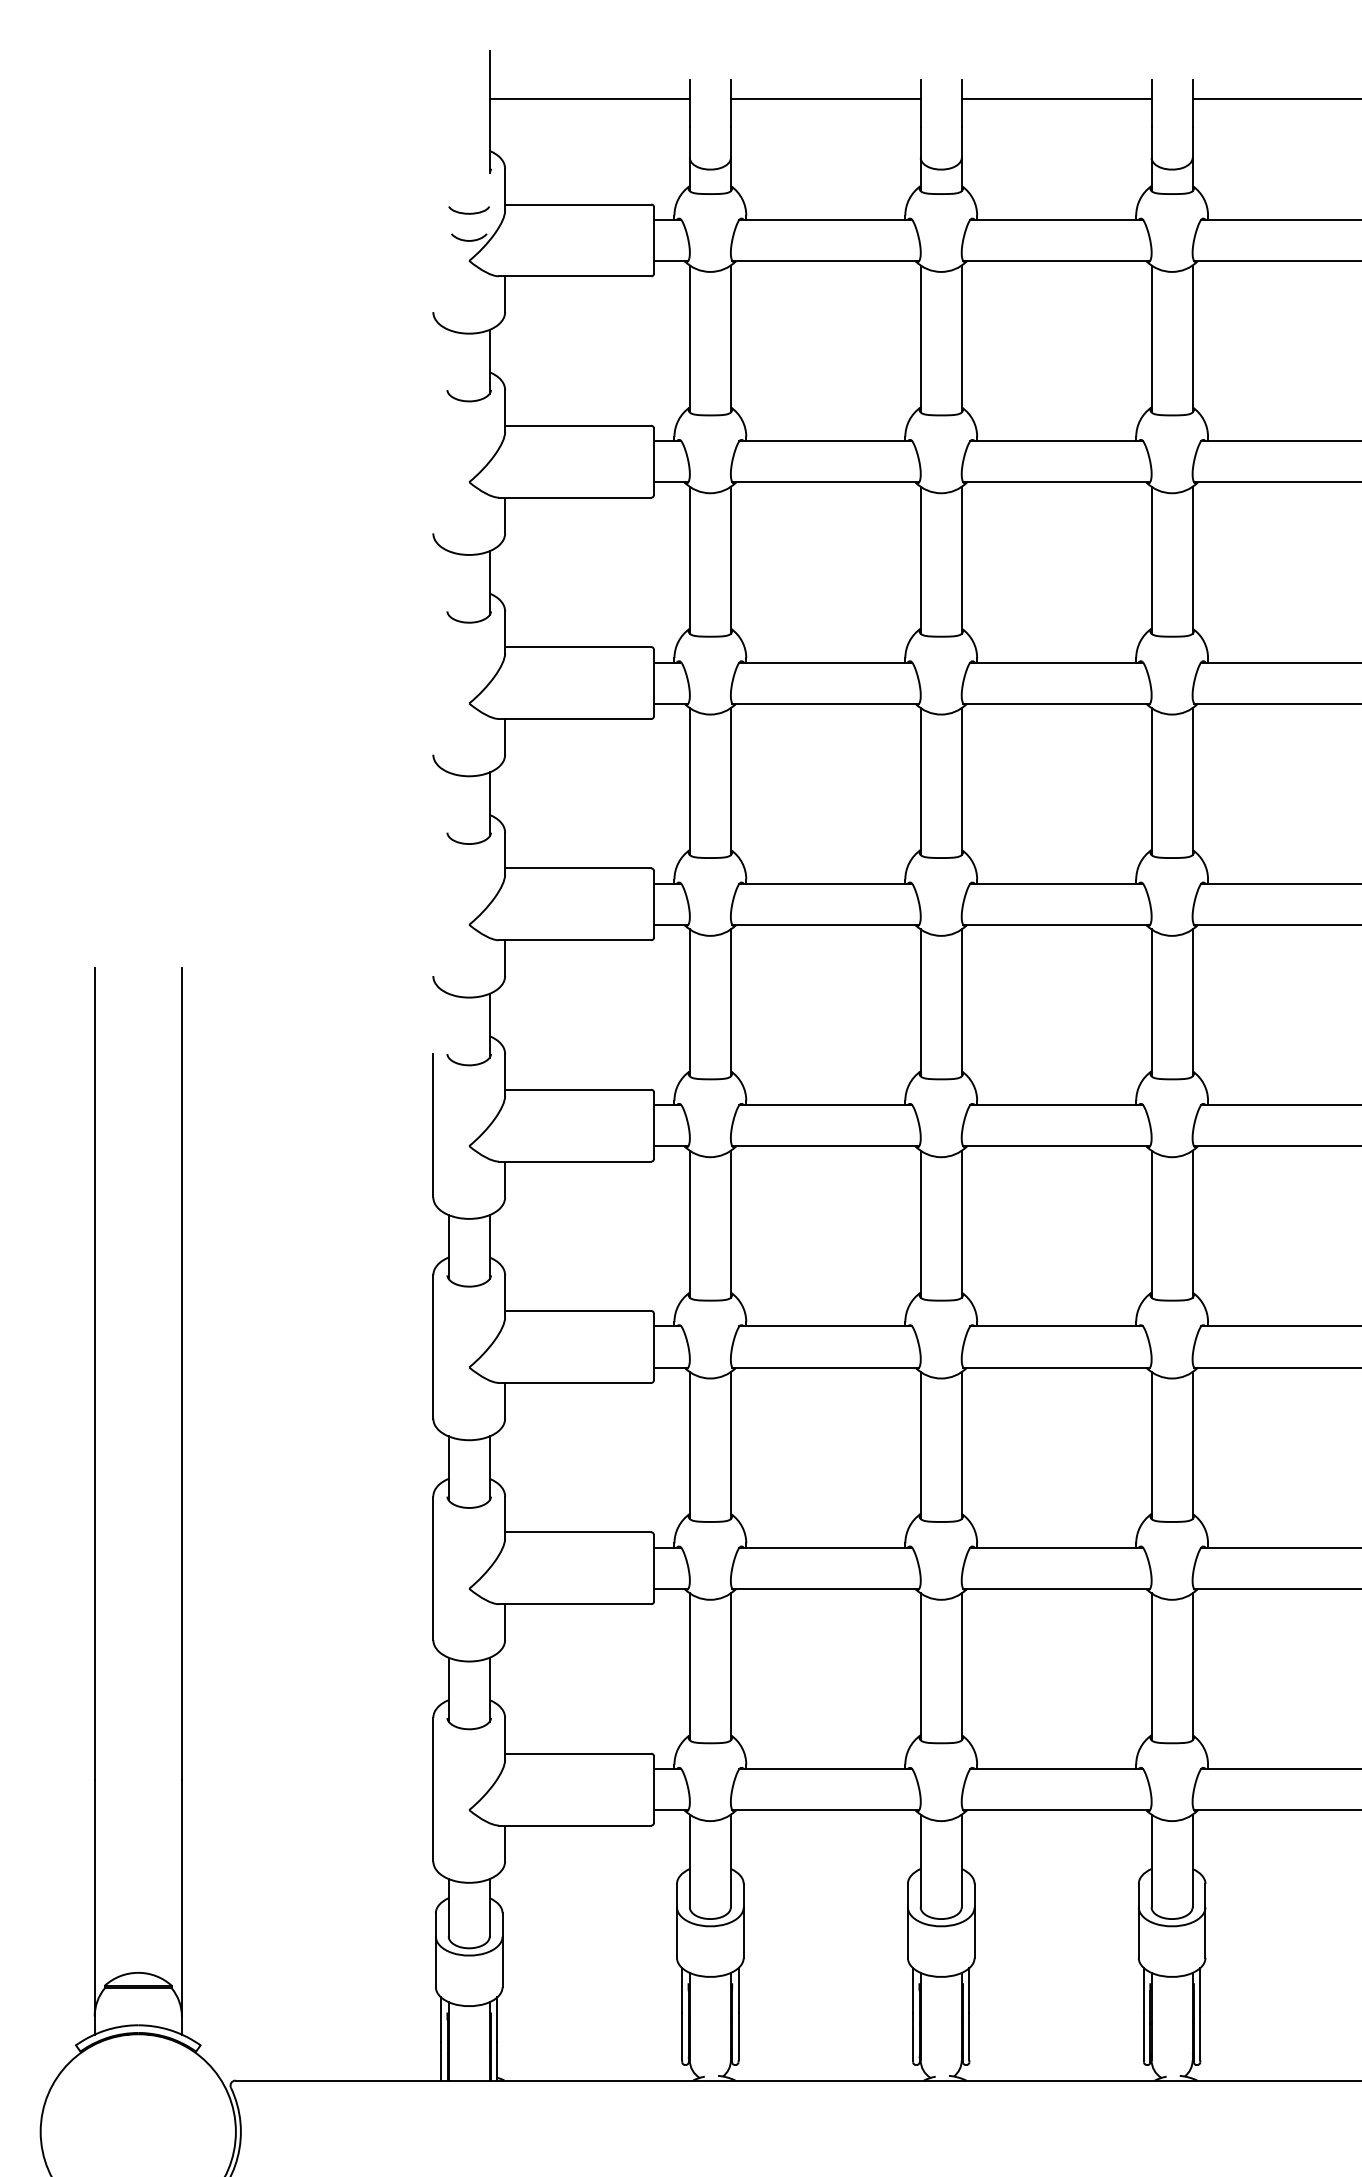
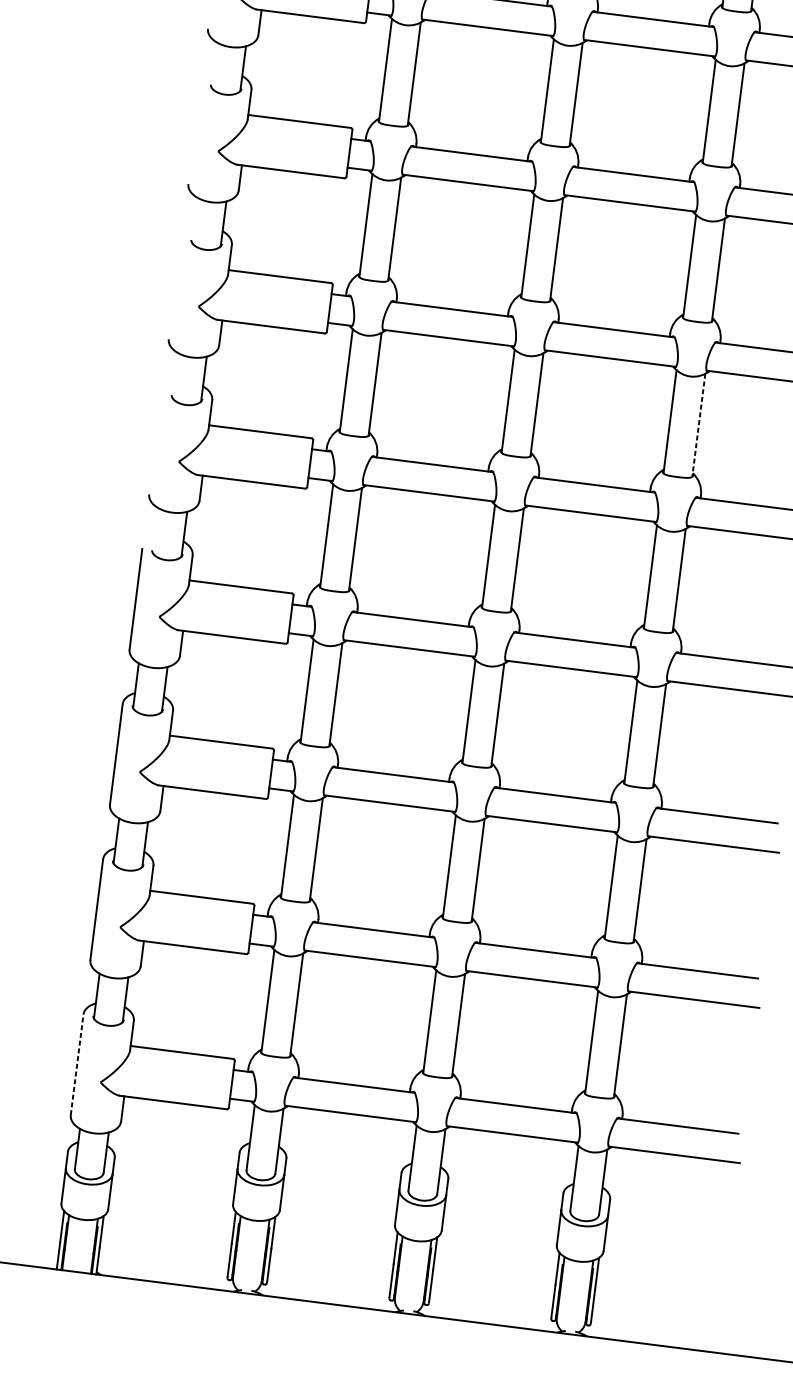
line: (1192, 782) -> (698, 425), solid -> dashed
line: (433, 1789) -> (77, 1064), solid -> dashed

